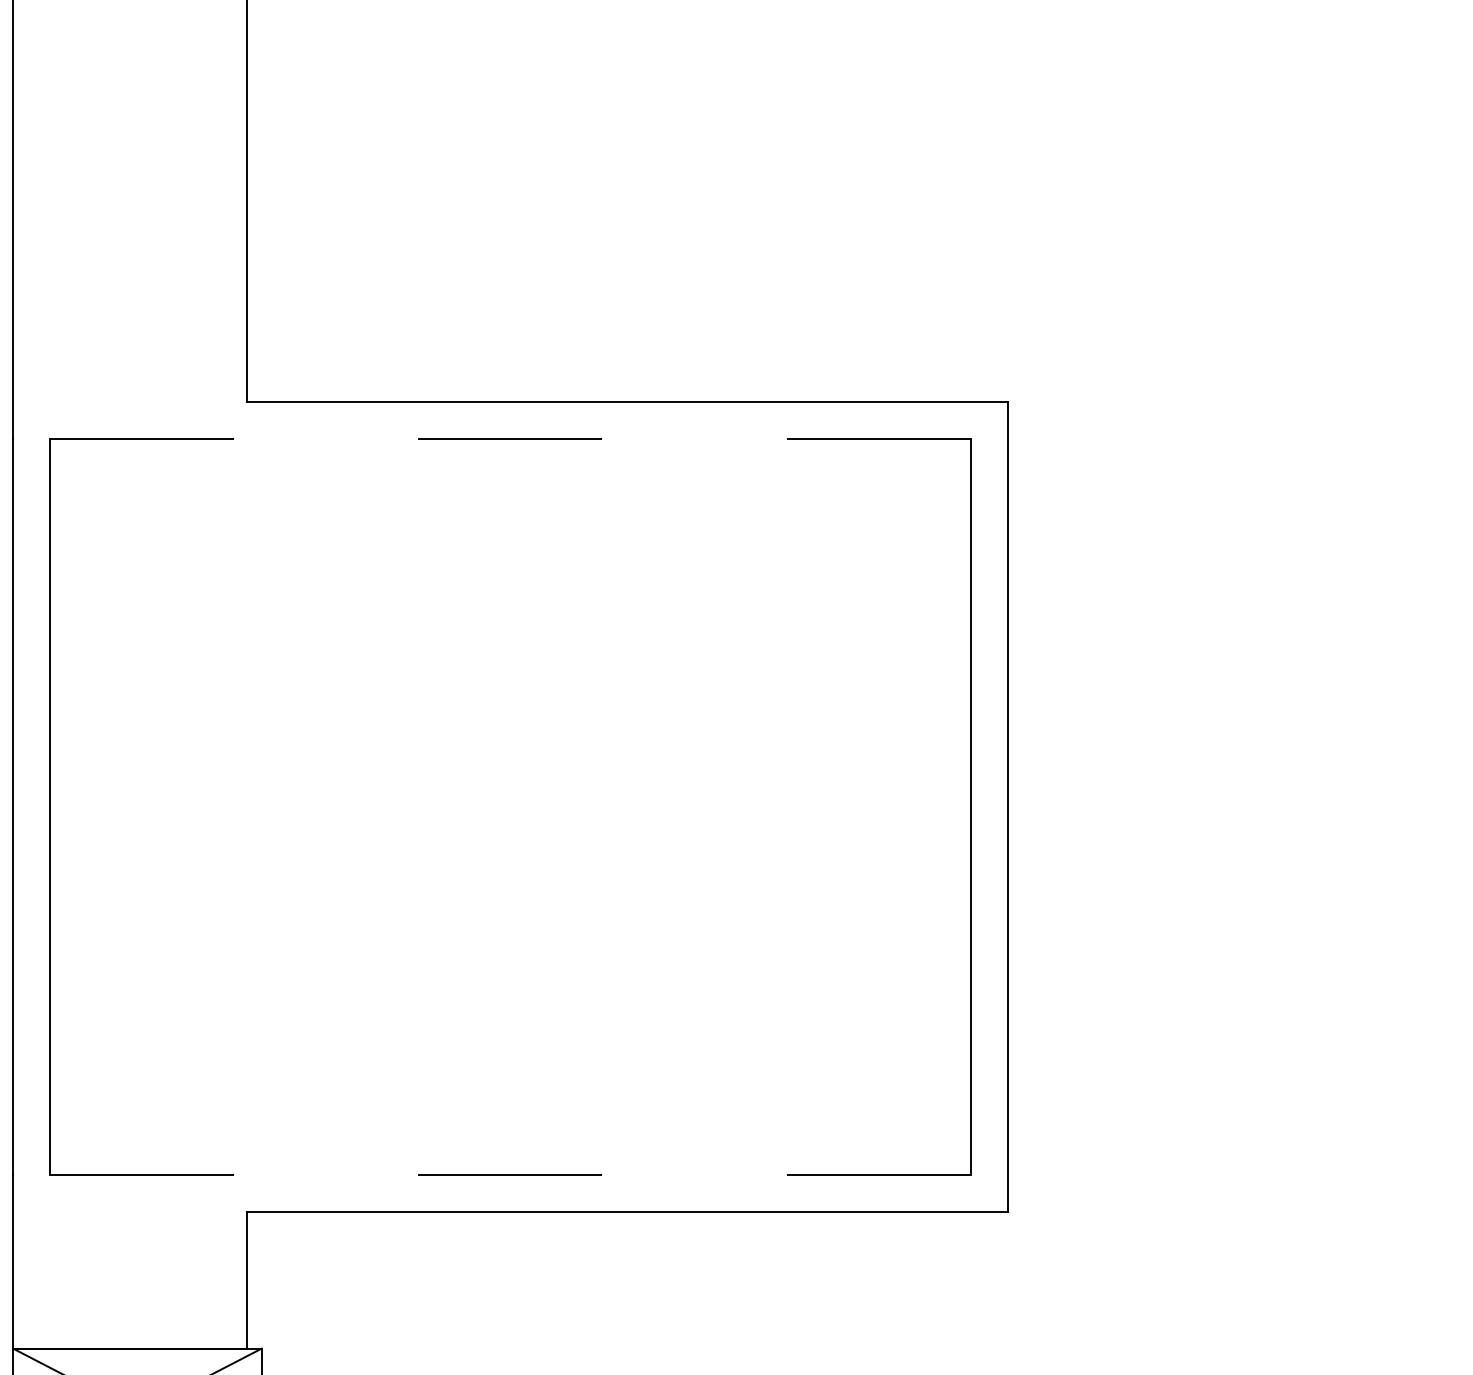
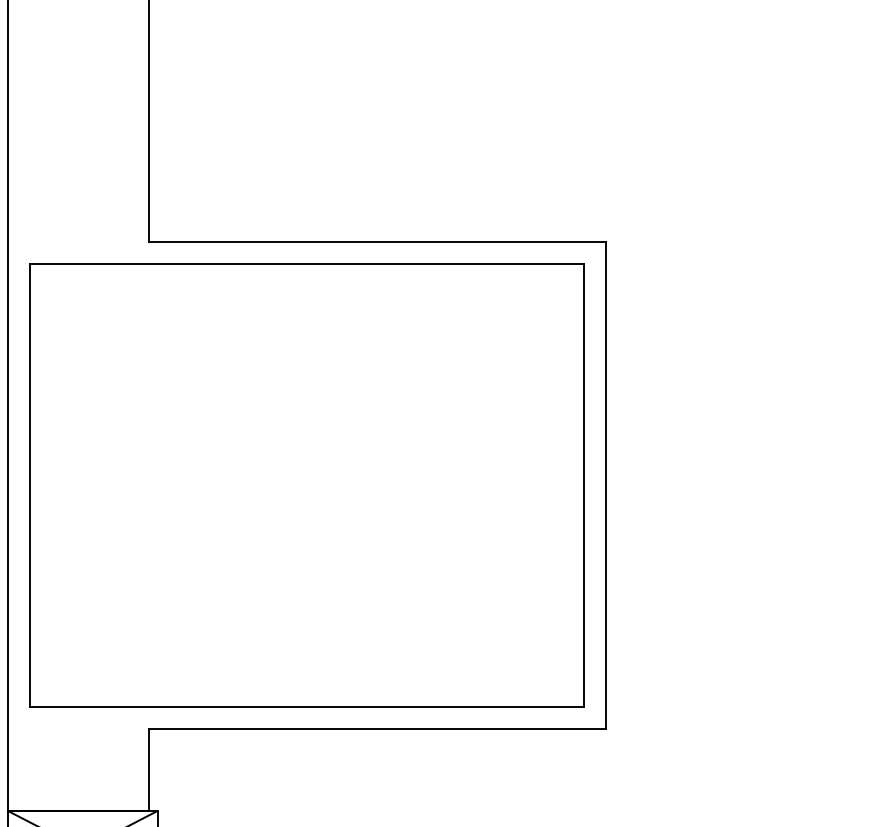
line: (511, 438) -> (307, 263), dashed -> solid
line: (511, 1174) -> (307, 706), dashed -> solid

